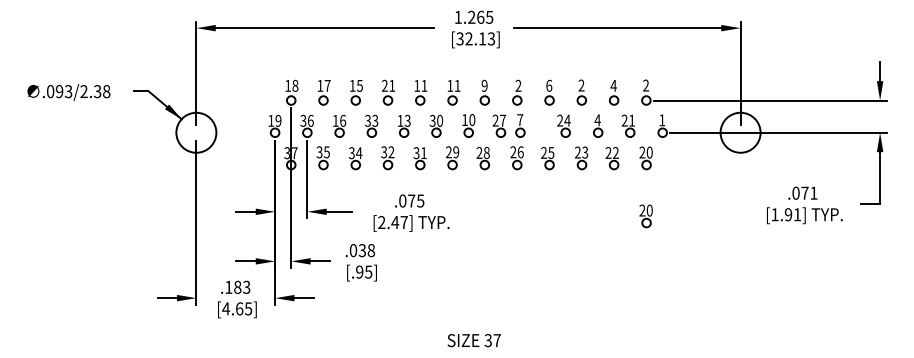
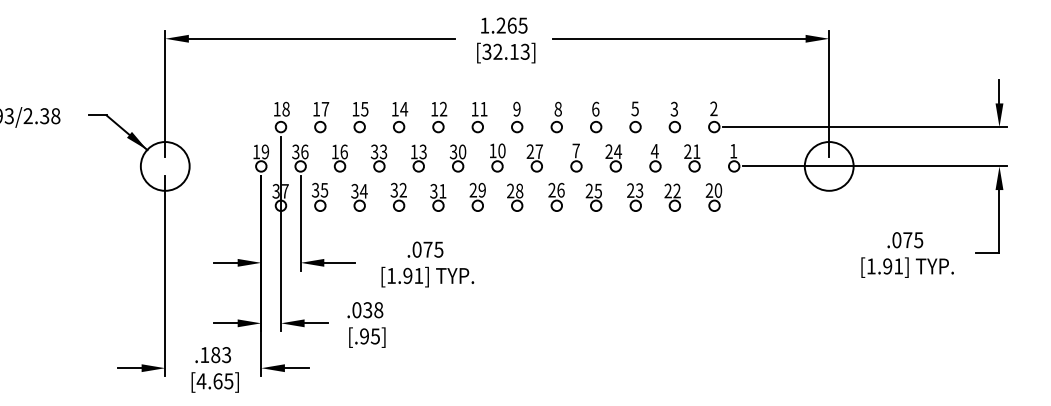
text: (388, 85) -> (399, 108), 21 -> 14
text: (424, 85) -> (443, 108), 11 -> 12
text: (518, 85) -> (558, 108), 2 -> 8
text: (581, 85) -> (635, 108), 2 -> 5
text: (613, 85) -> (674, 108), 4 -> 3
part: (520, 125) -> (576, 157), moved
text: (813, 192) -> (918, 239), .071 -> .075
part: (645, 216) -> (713, 268), removed
text: (392, 222) -> (404, 275), [2.47] -> [1.91]

